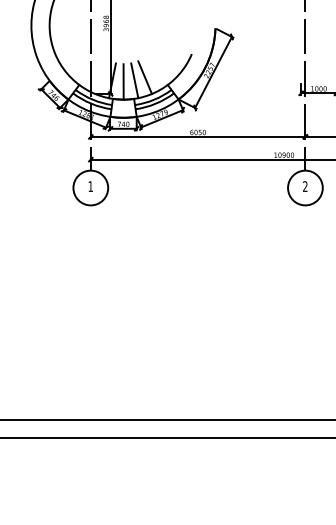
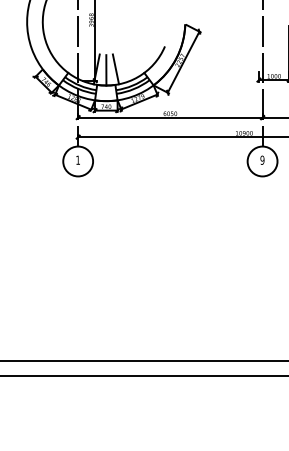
line: (144, 77) -> (124, 66), removed
text: (305, 185) -> (262, 159), 2 -> 9

